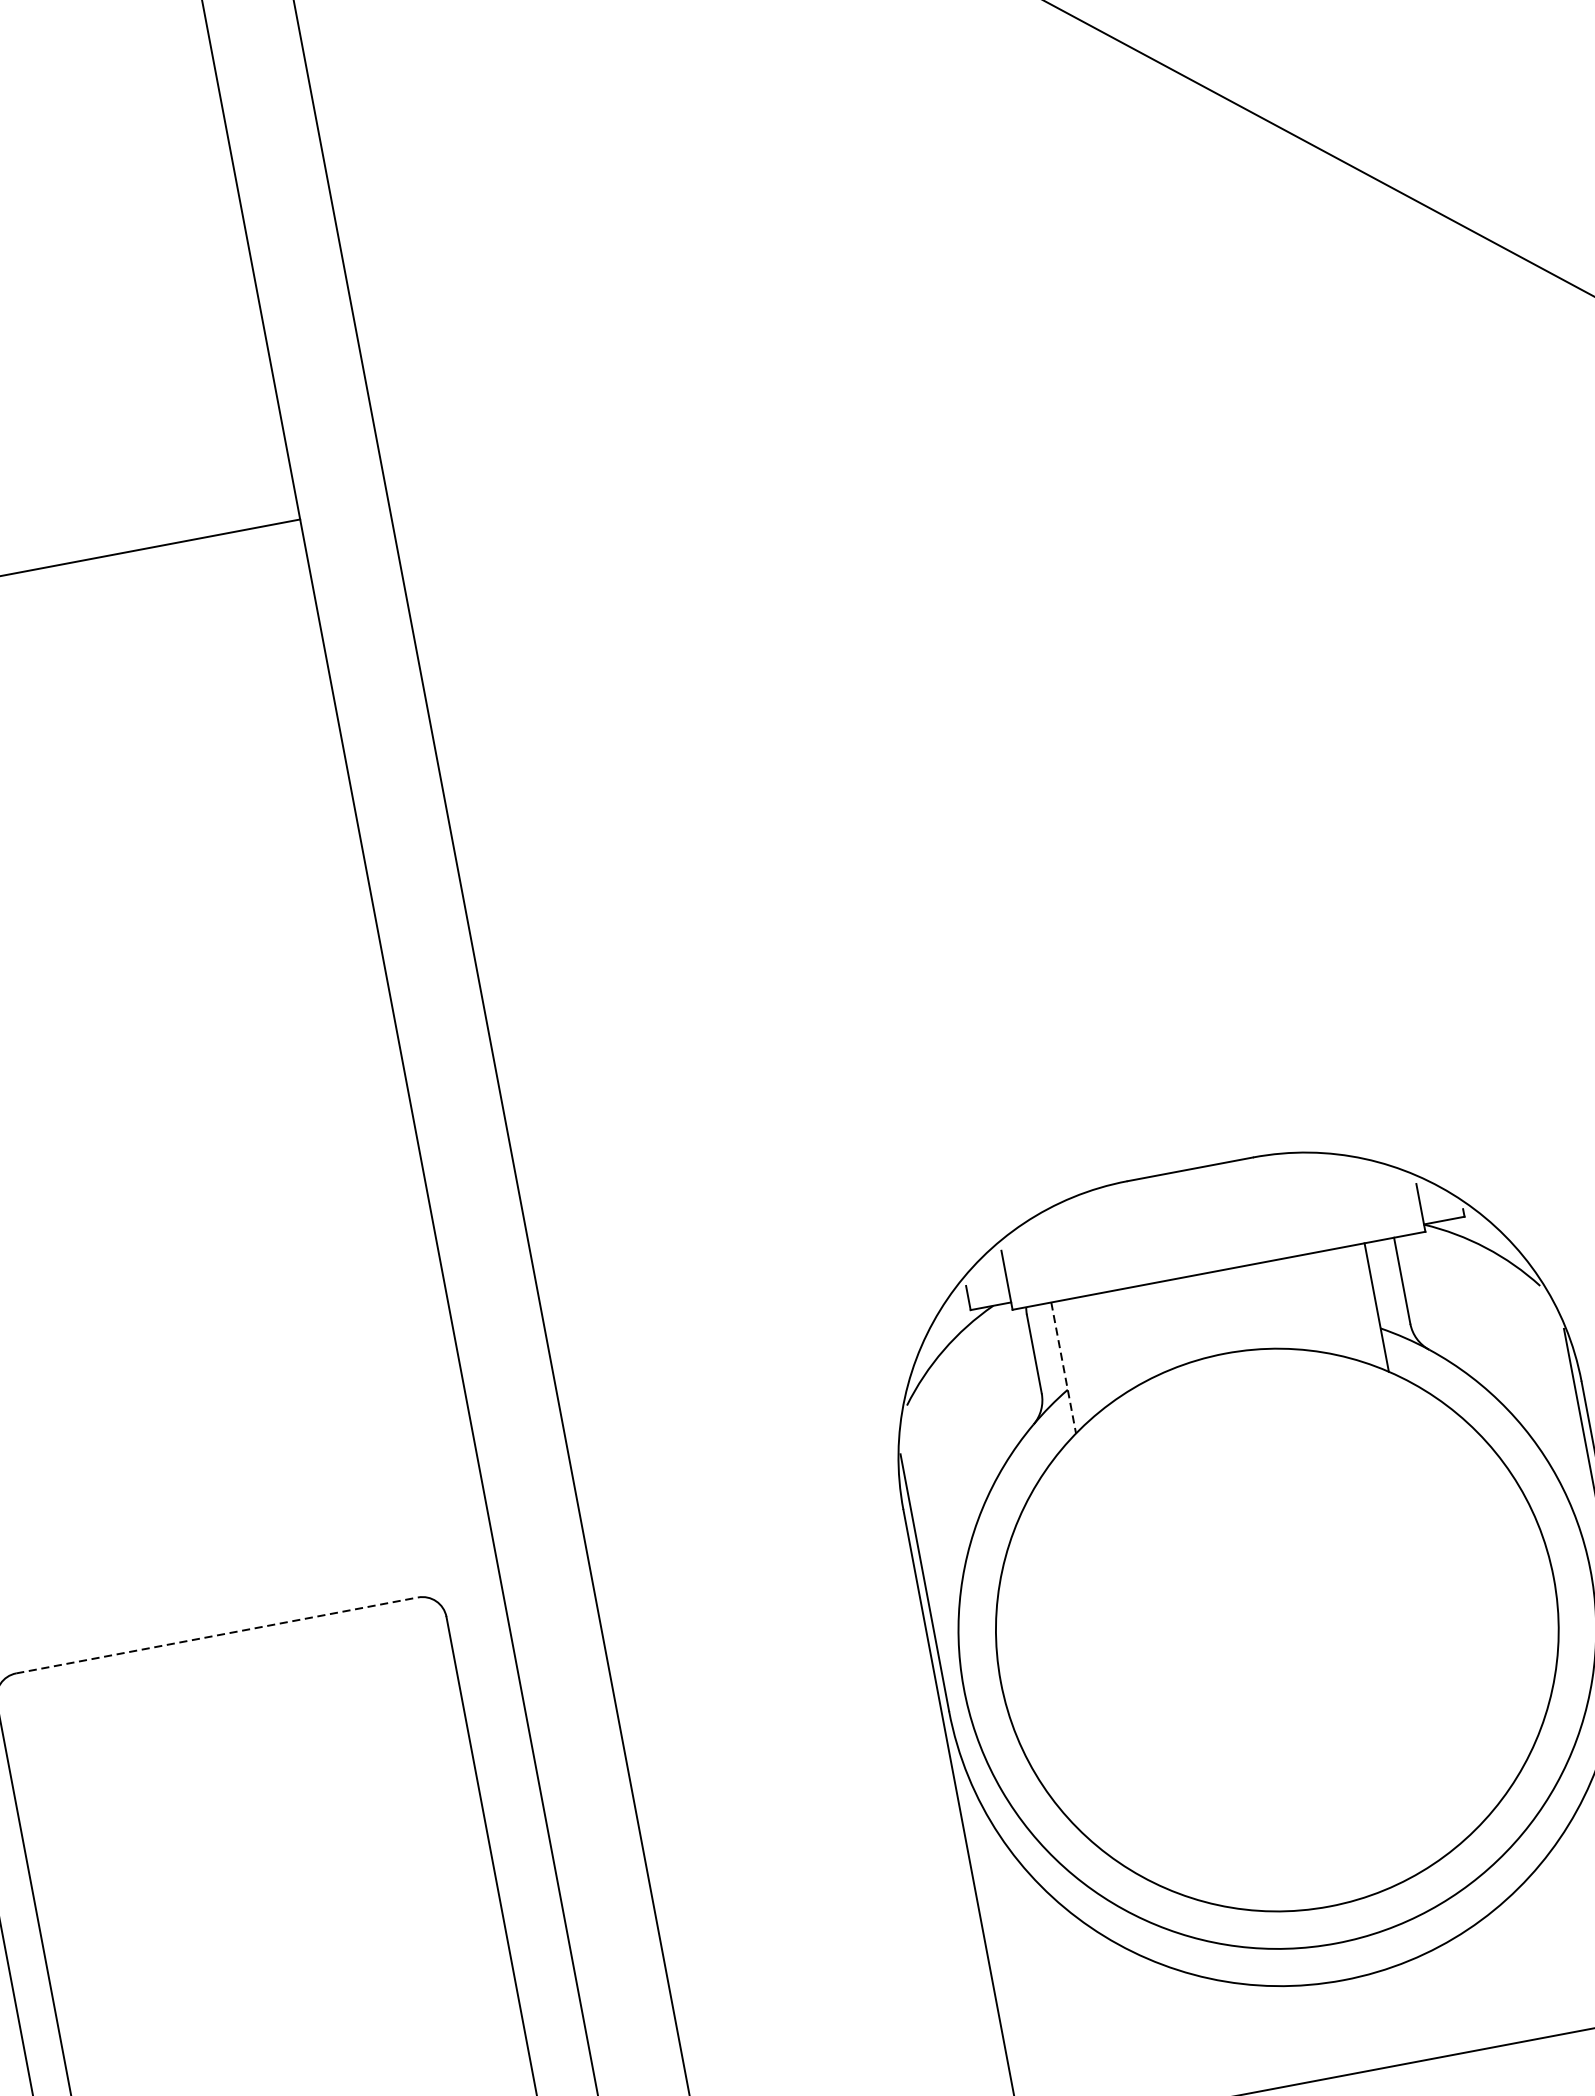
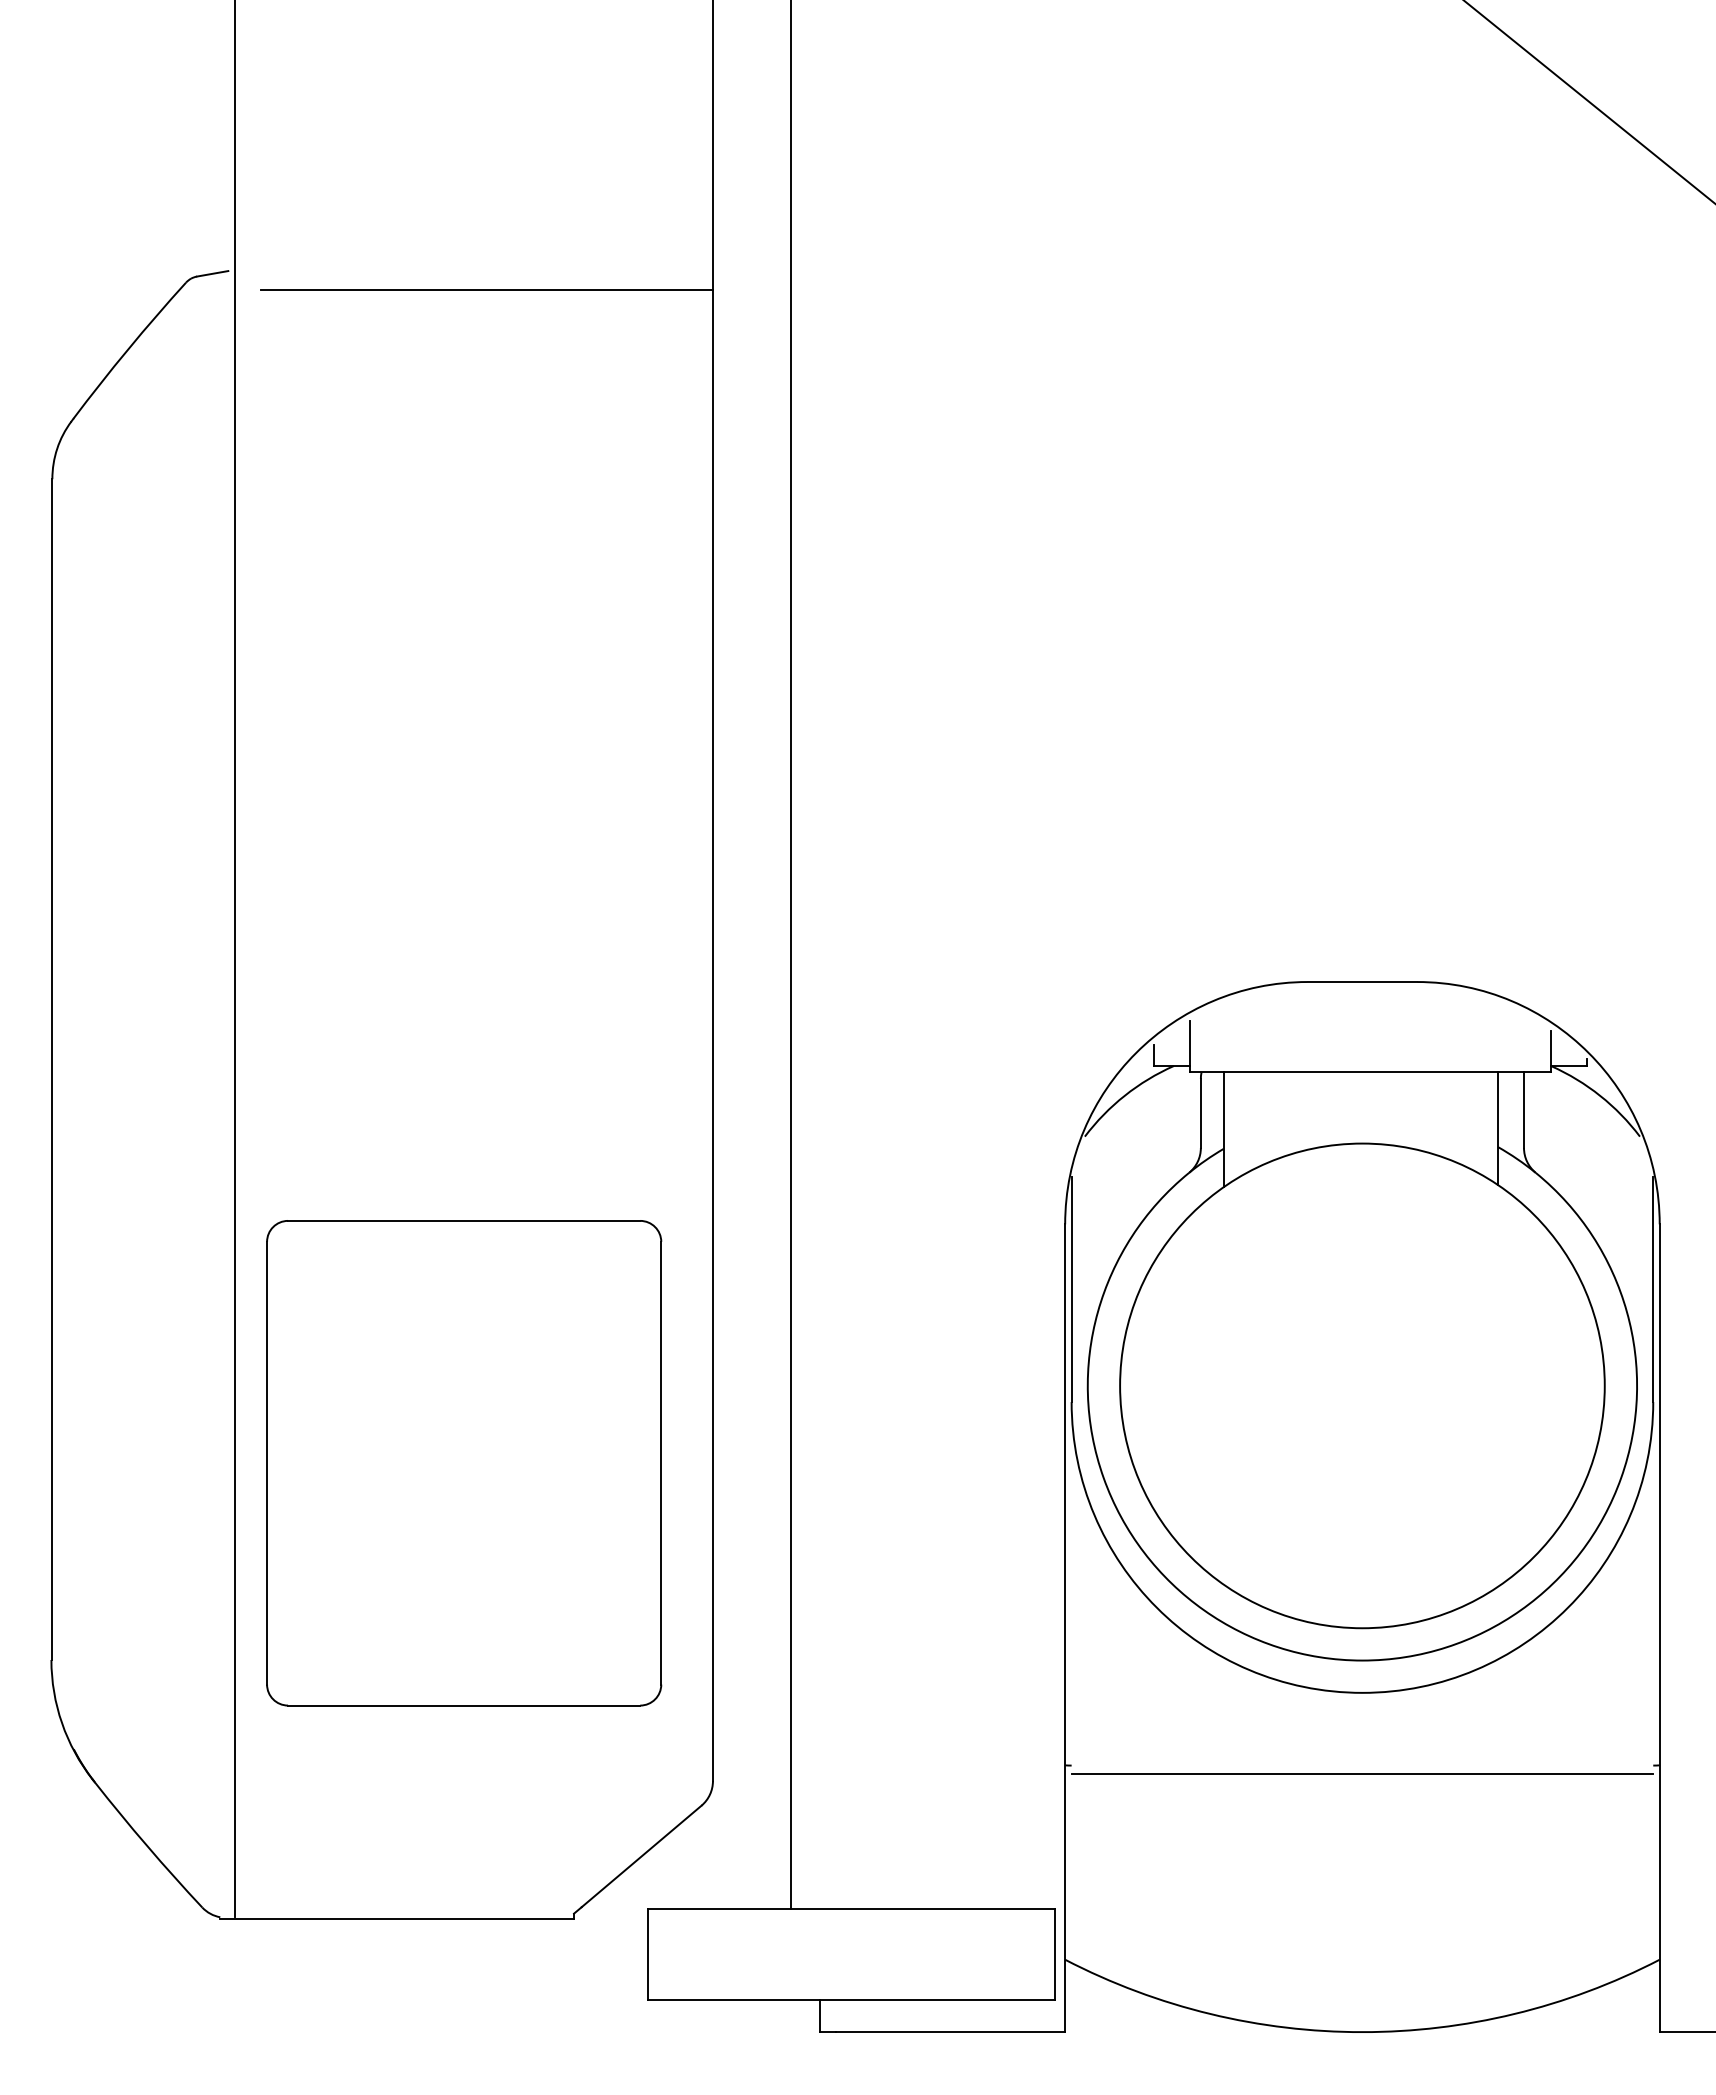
line: (1063, 1368) -> (1223, 1130), dashed -> solid
line: (217, 1634) -> (464, 1220), dashed -> solid

